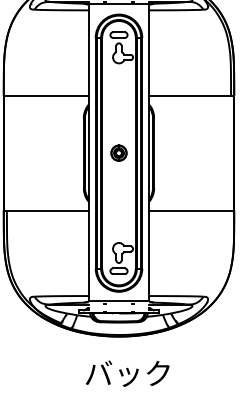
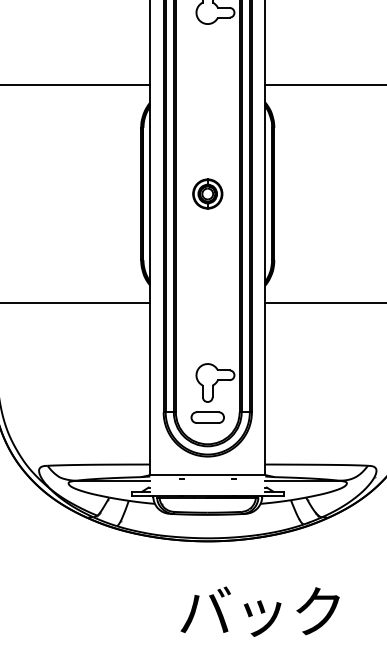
text: (127, 373) -> (259, 611), moved

